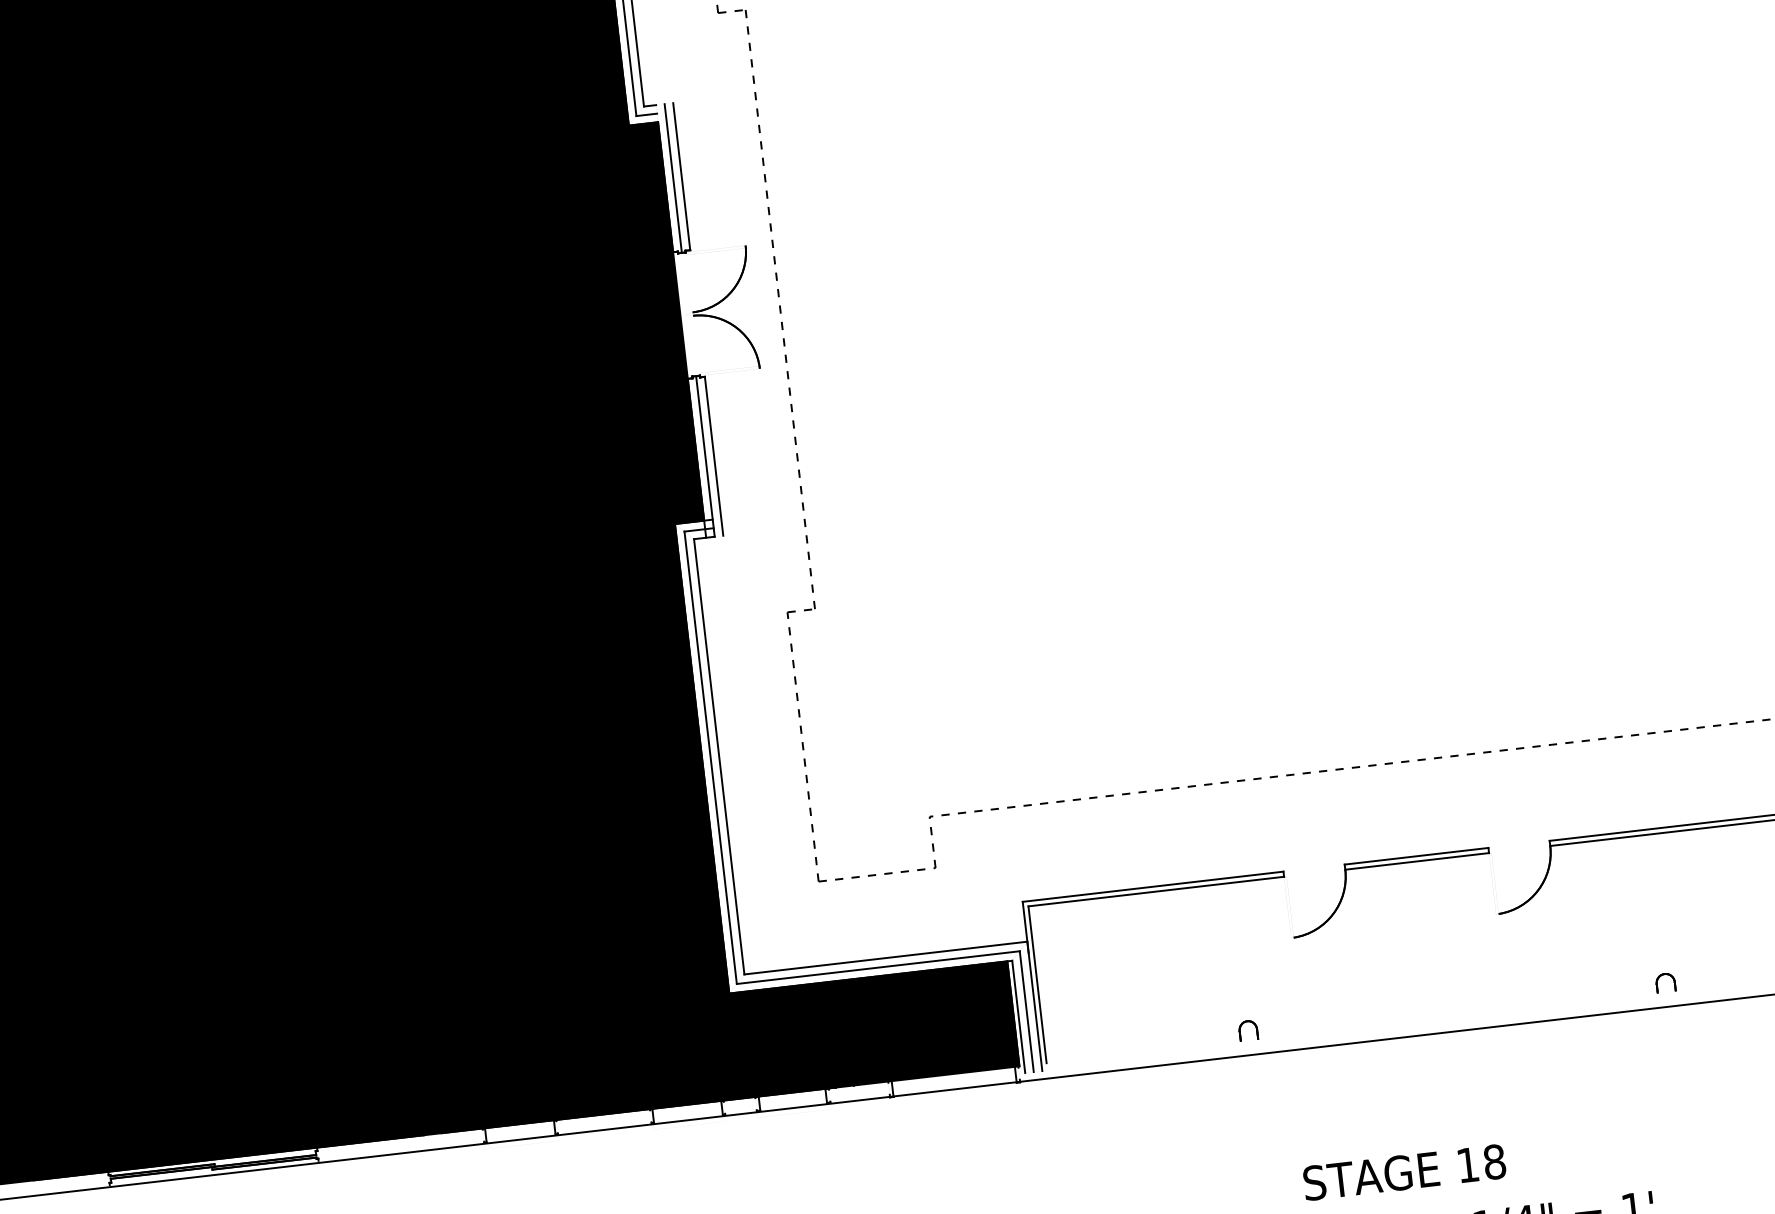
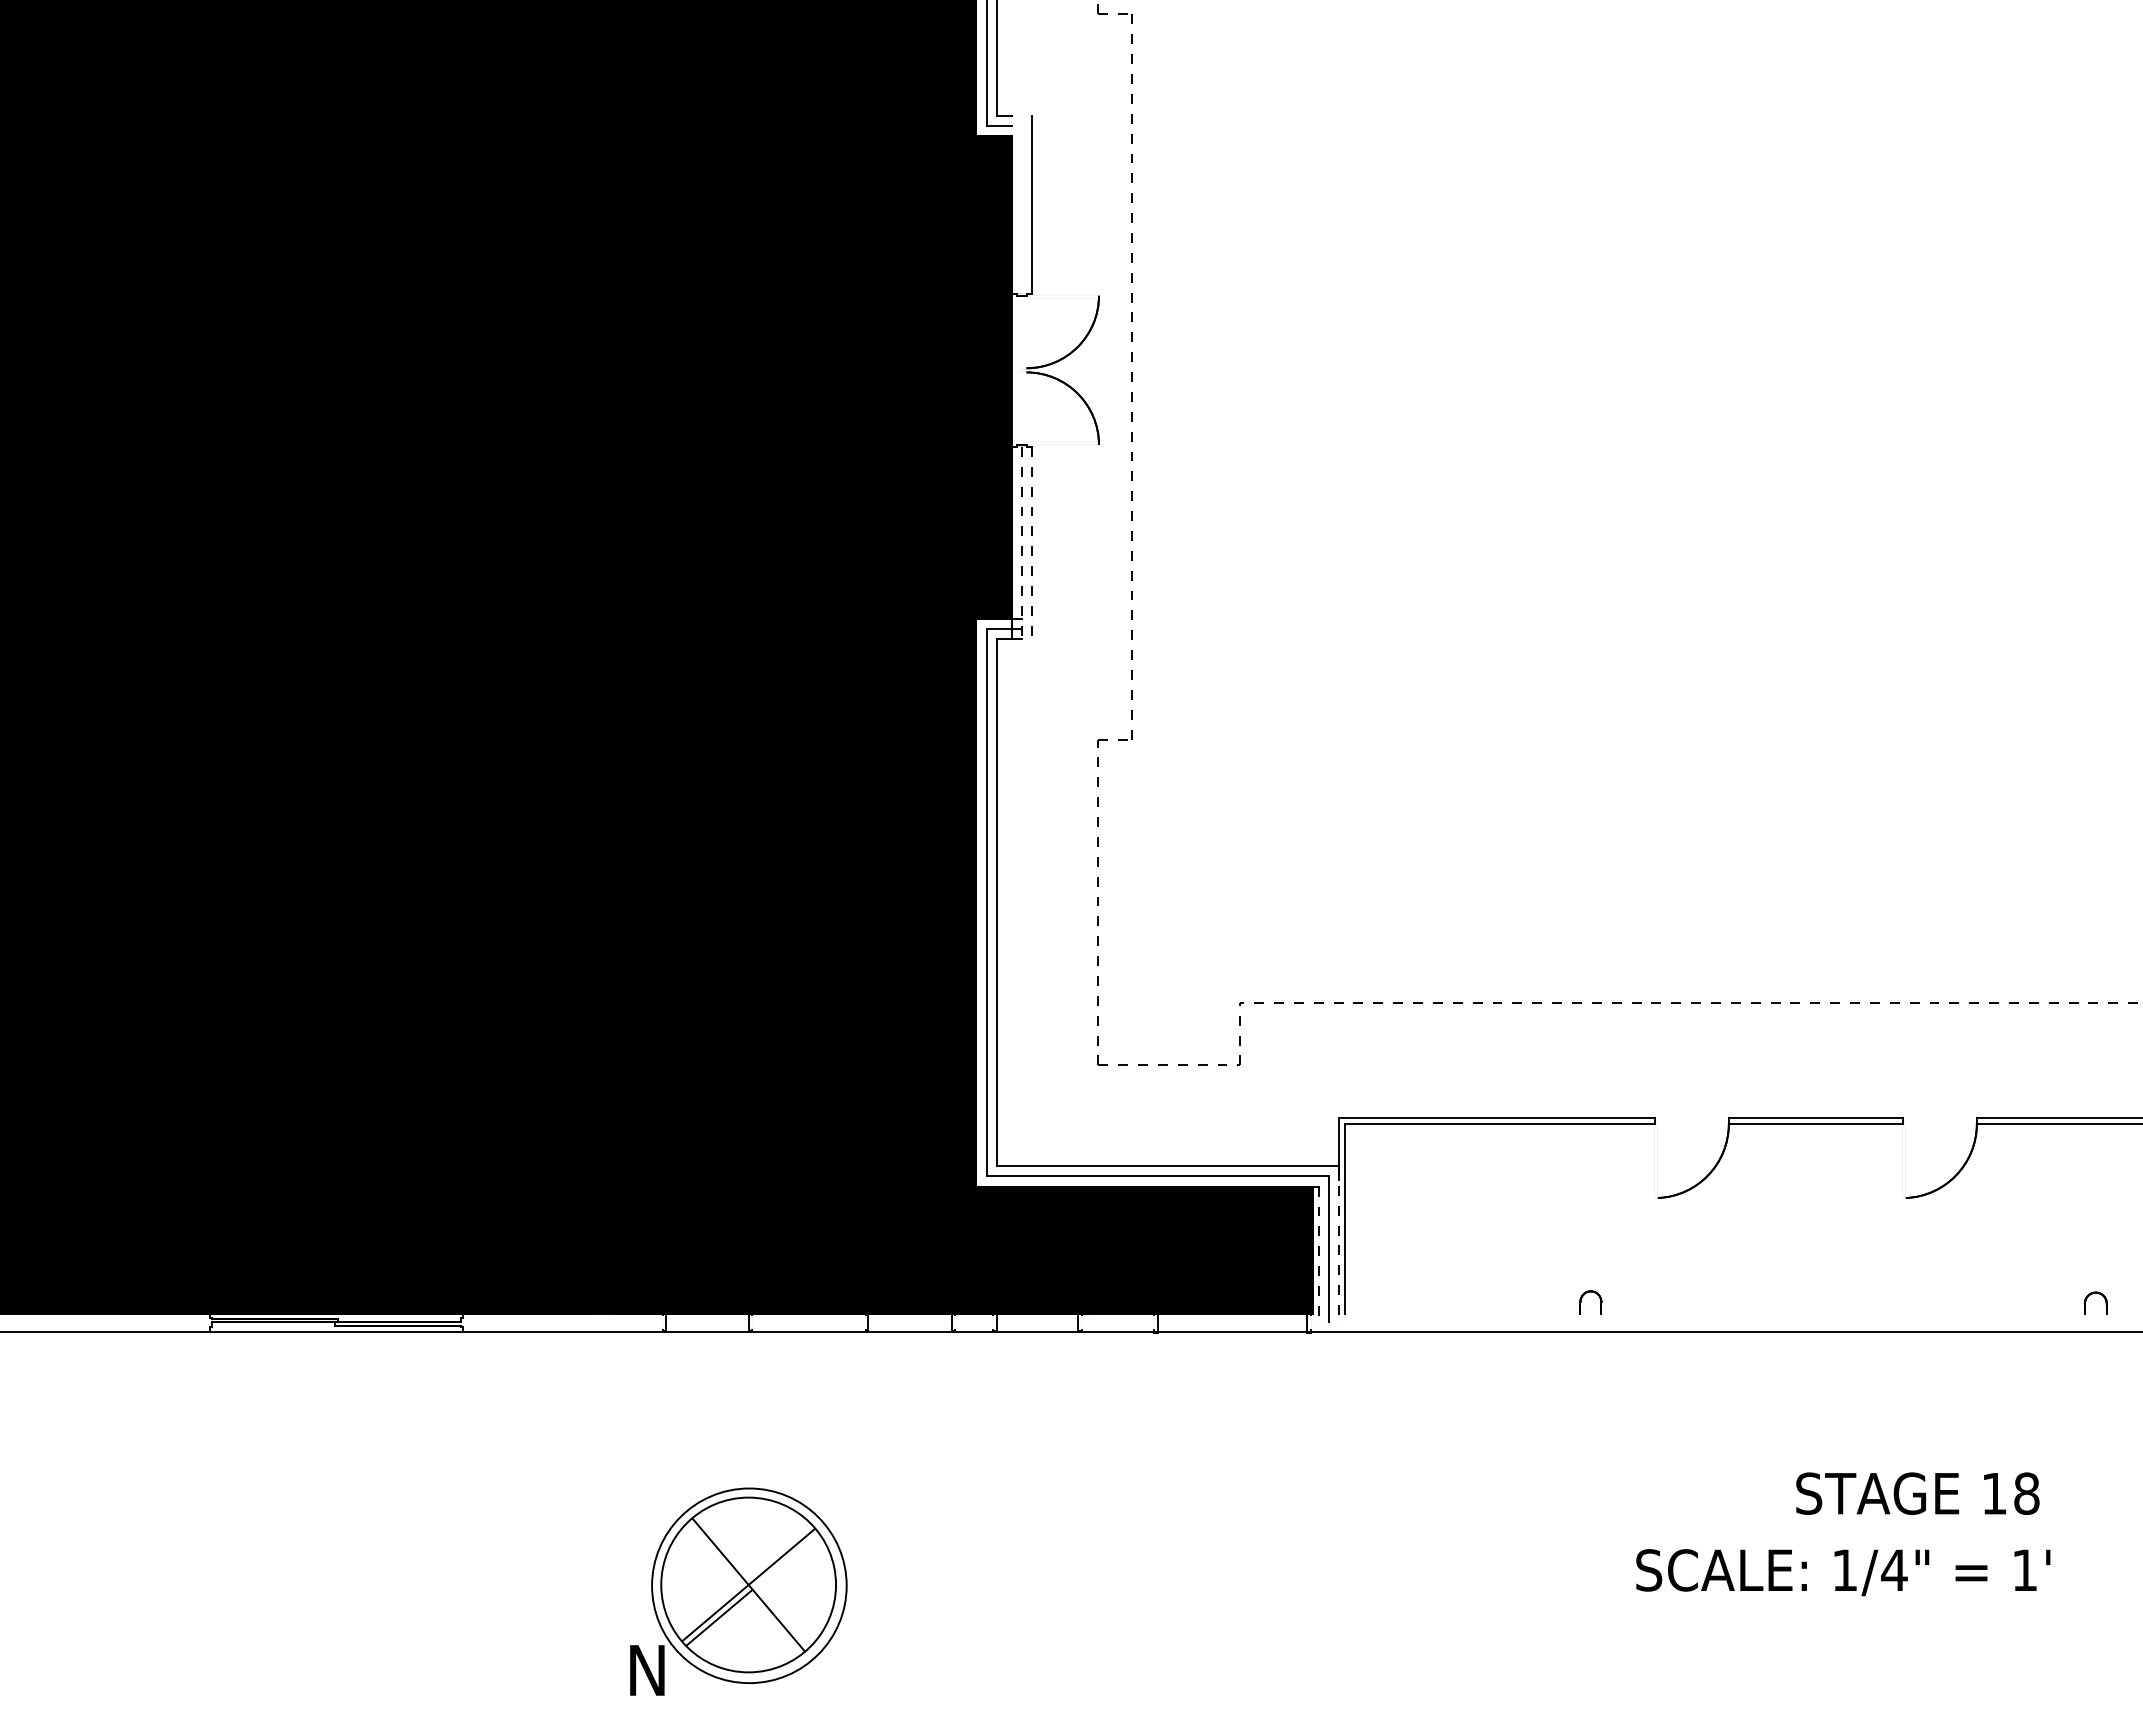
line: (672, 177) -> (1021, 204), removed
line: (714, 456) -> (1032, 543), solid -> dashed
line: (705, 457) -> (1021, 543), solid -> dashed
line: (1035, 1006) -> (1339, 1244), solid -> dashed
line: (1018, 1016) -> (1318, 1254), solid -> dashed
text: (1404, 1172) -> (1917, 1493), moved

